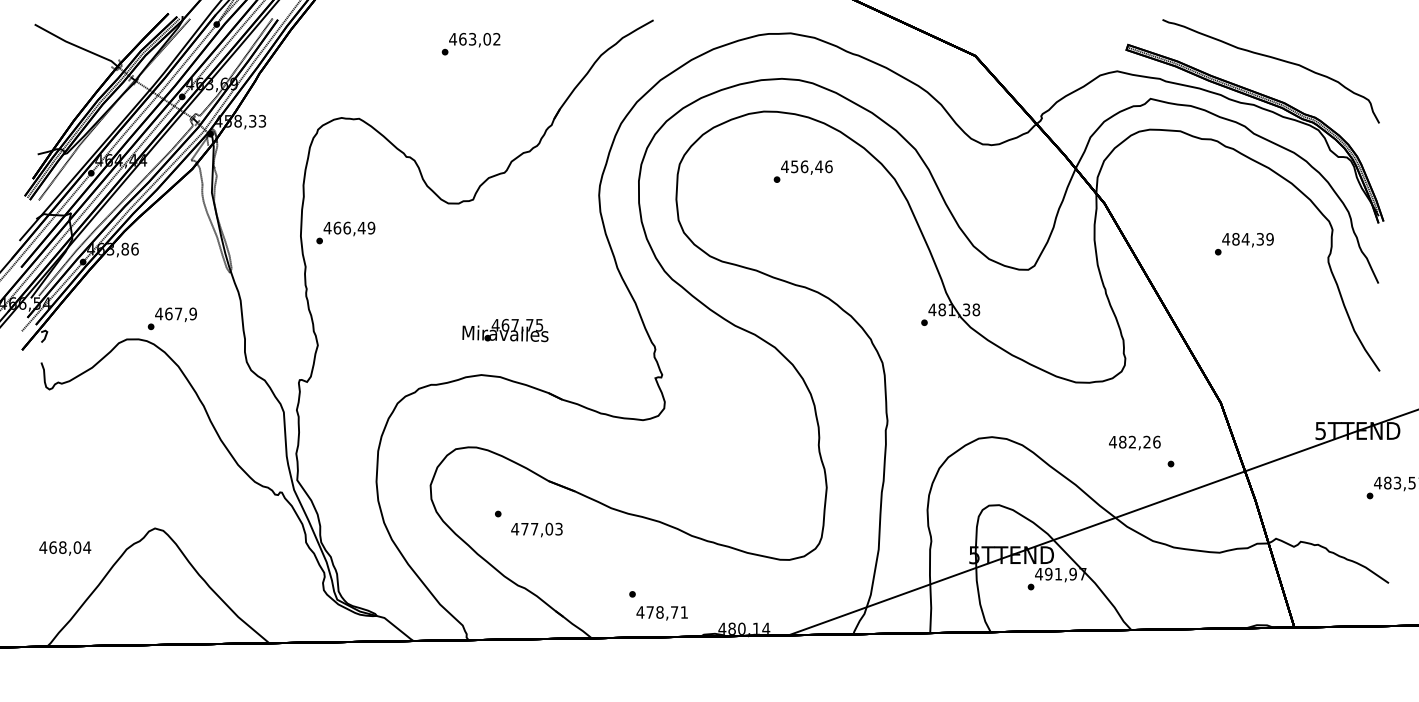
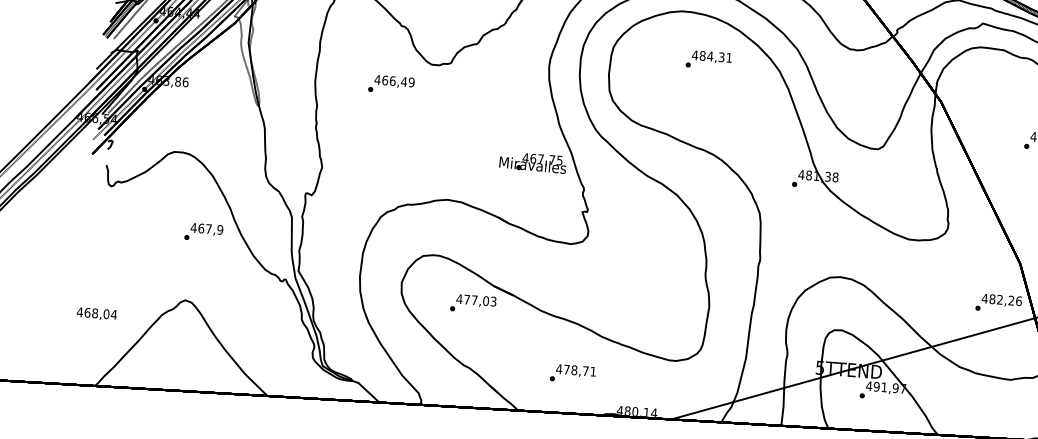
text: (811, 166) -> (715, 56), 456,46 -> 484,31
text: (345, 232) -> (391, 84), moved
text: (171, 318) -> (203, 232), moved
text: (505, 330) -> (533, 162), moved
text: (1134, 442) -> (1001, 300), moved
text: (536, 529) -> (476, 300), moved
text: (65, 548) -> (97, 314), moved
text: (661, 613) -> (575, 371), moved

